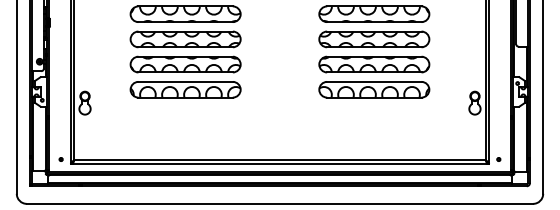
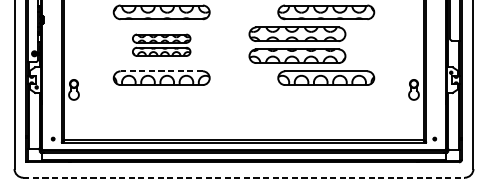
part: (185, 51) -> (161, 44), size x0.6
part: (374, 51) -> (297, 44), moved
line: (185, 81) -> (161, 71), solid -> dashed
line: (280, 203) -> (244, 177), solid -> dashed

